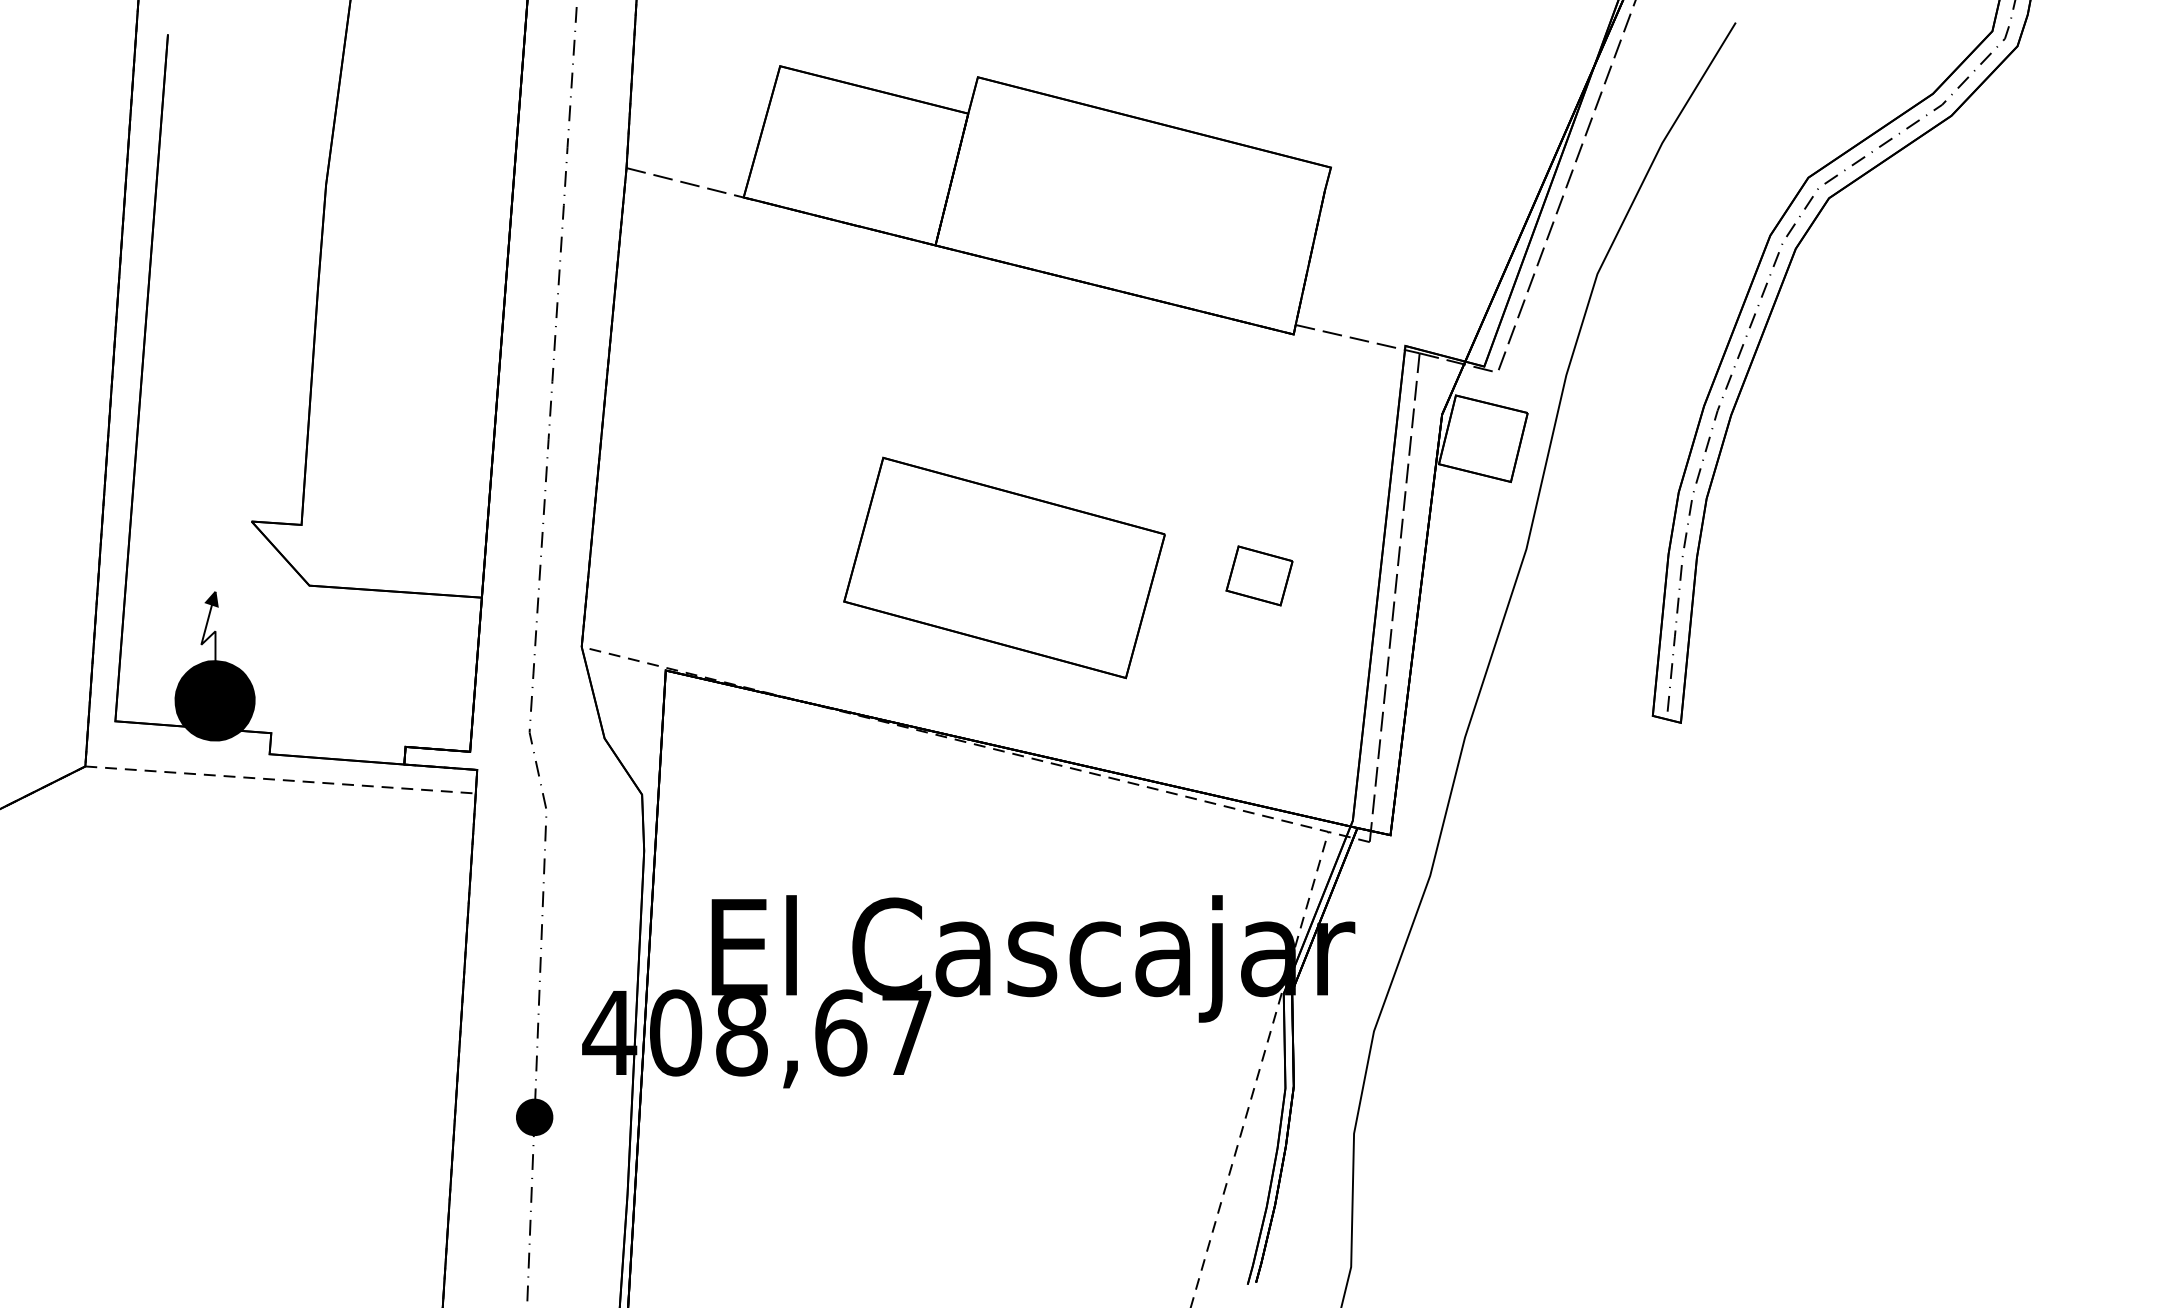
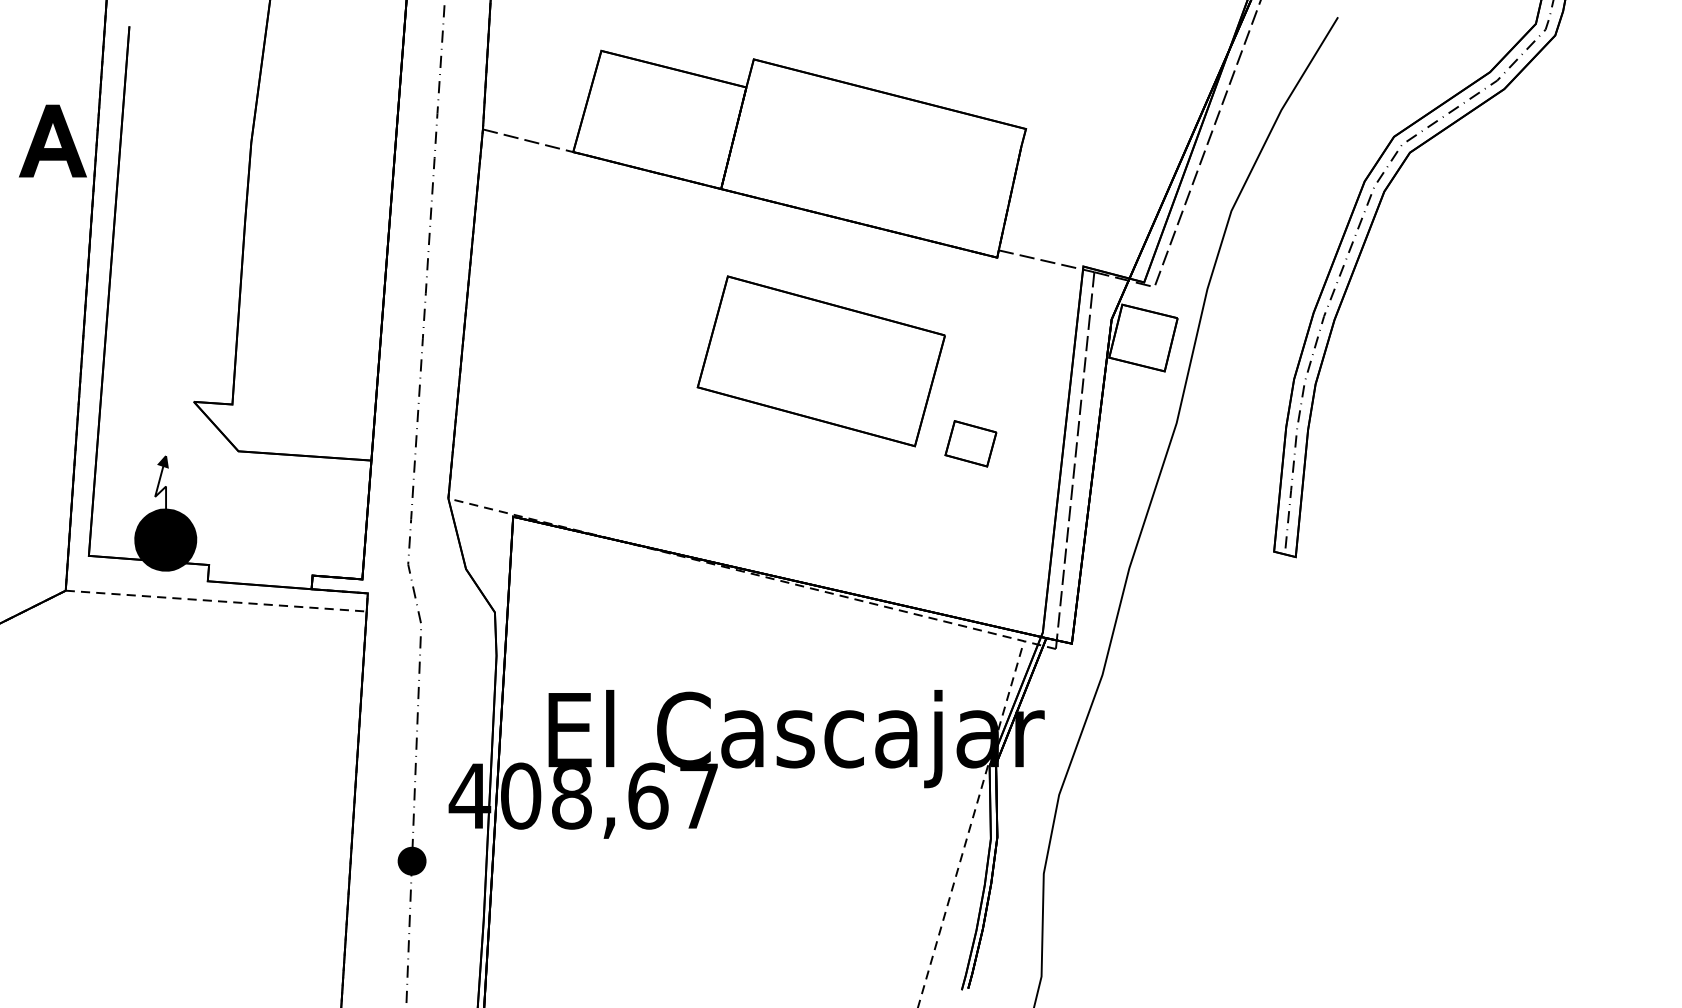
part: (68, 183) -> (52, 141), added
part: (1004, 567) -> (821, 360), moved

